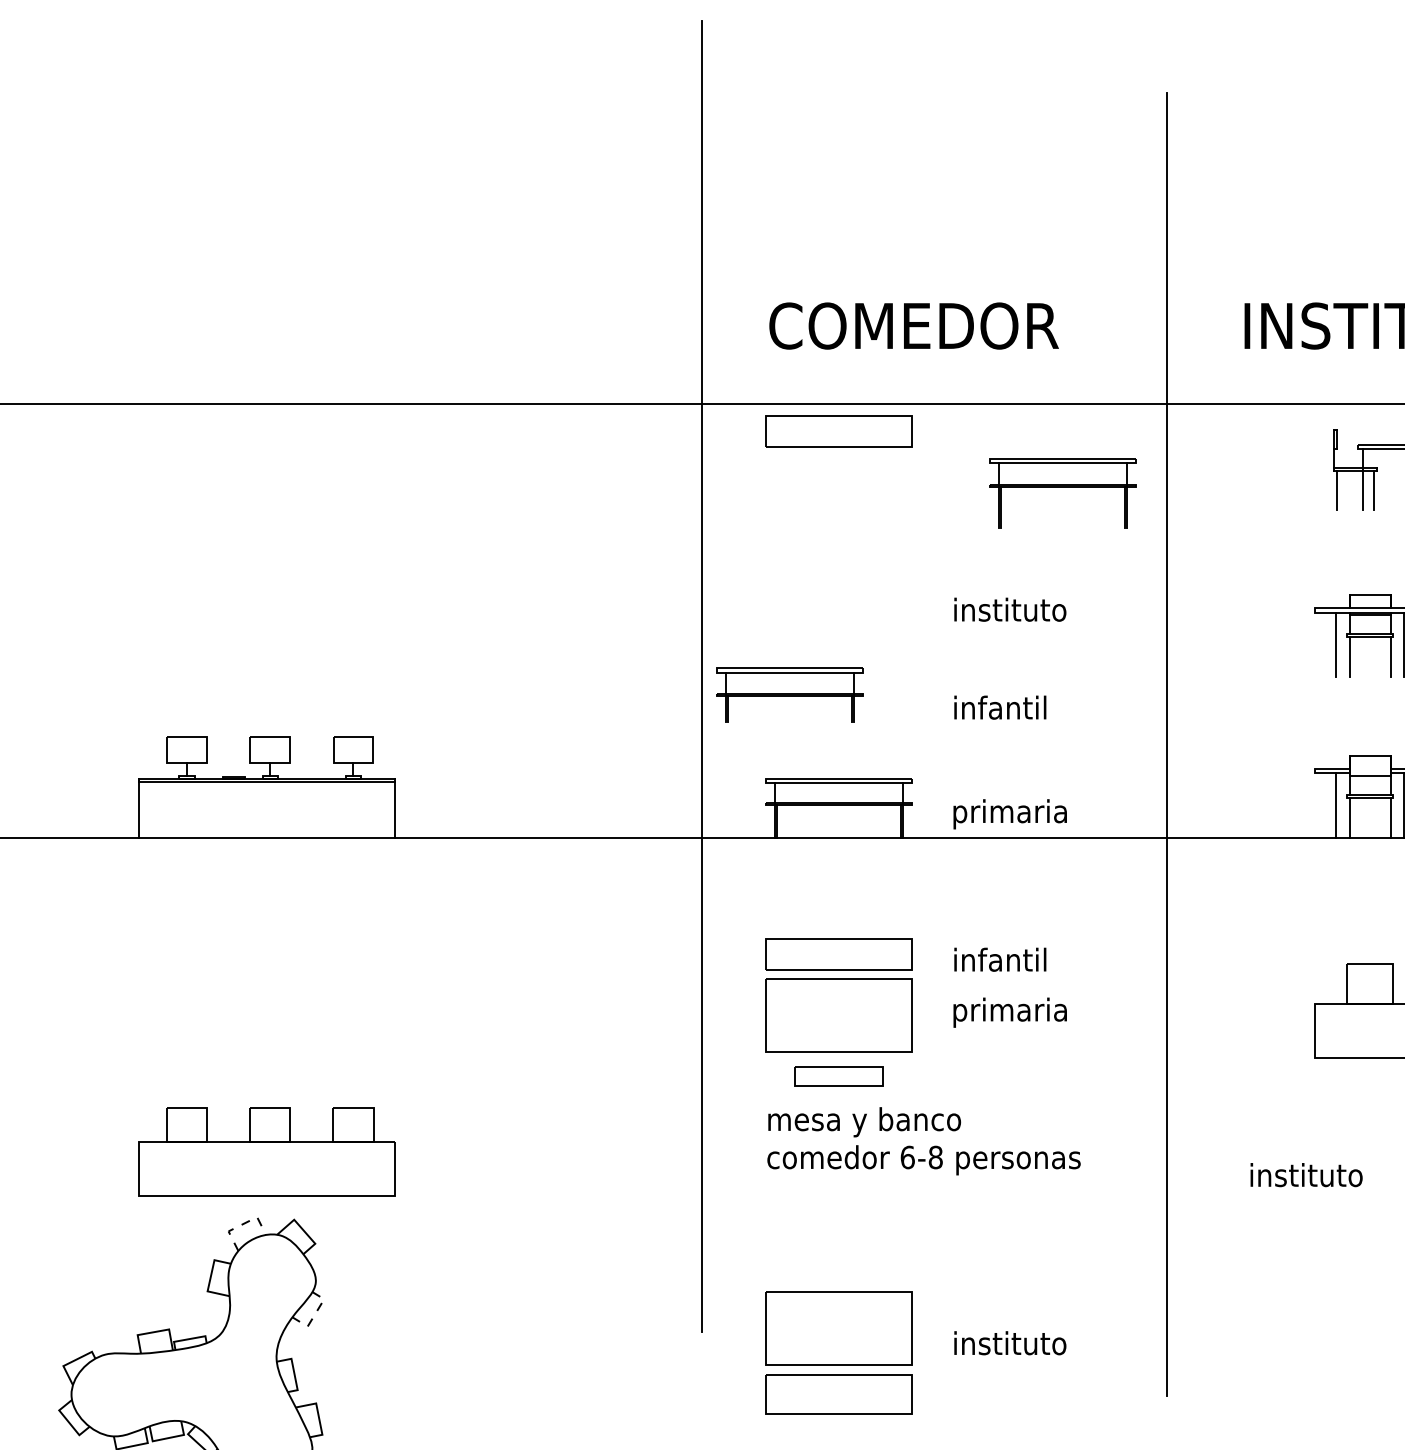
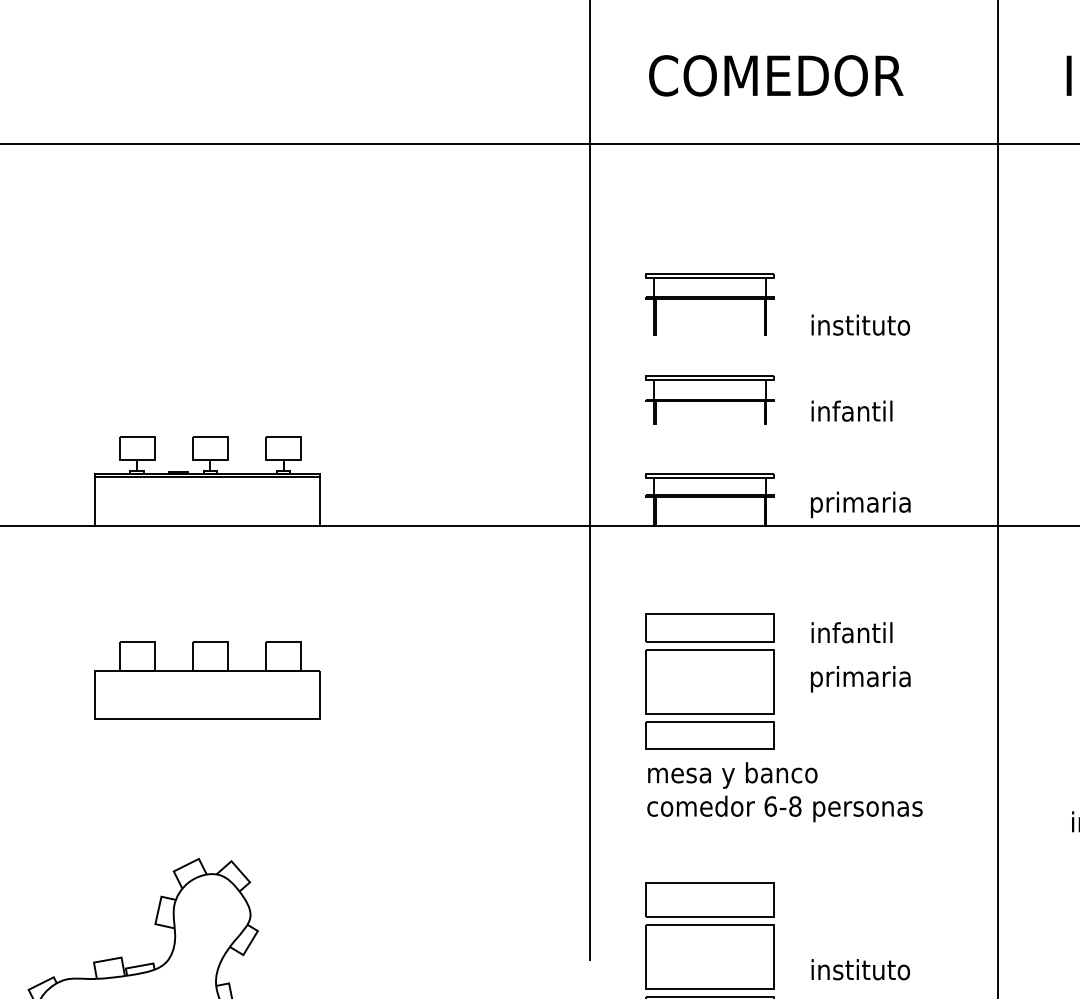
part: (838, 431) -> (709, 168), removed
part: (1062, 493) -> (709, 304), moved
part: (789, 694) -> (709, 399), moved
part: (838, 1076) -> (709, 735), size x1.67
part: (266, 1151) -> (207, 679), moved
line: (241, 1224) -> (185, 865), dashed -> solid
part: (838, 1263) -> (709, 899), added
line: (314, 1314) -> (249, 944), dashed -> solid

